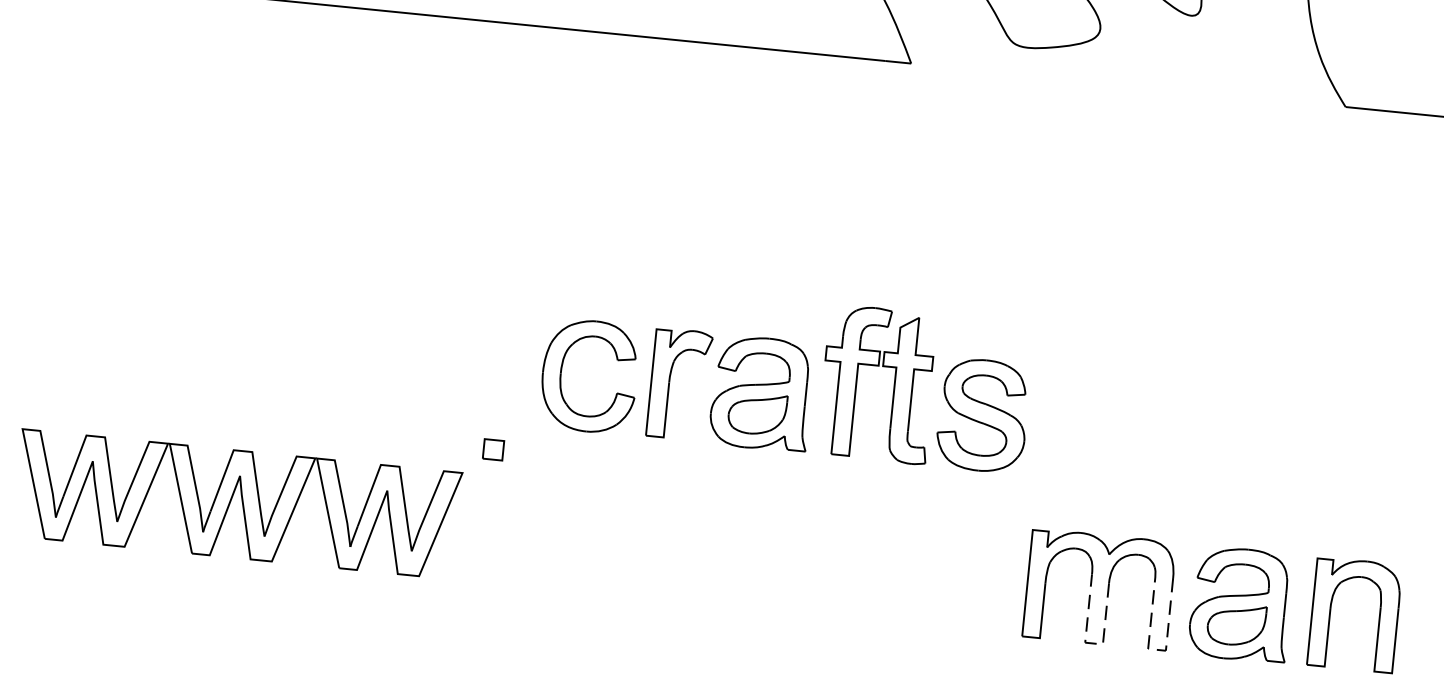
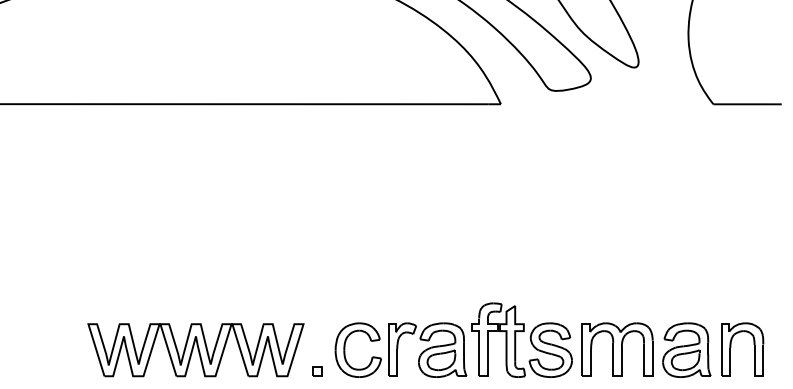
part: (786, 373) -> (453, 339), moved
part: (493, 449) -> (317, 371), moved
line: (1089, 643) -> (615, 376), dashed -> solid
line: (1159, 650) -> (649, 376), dashed -> solid

